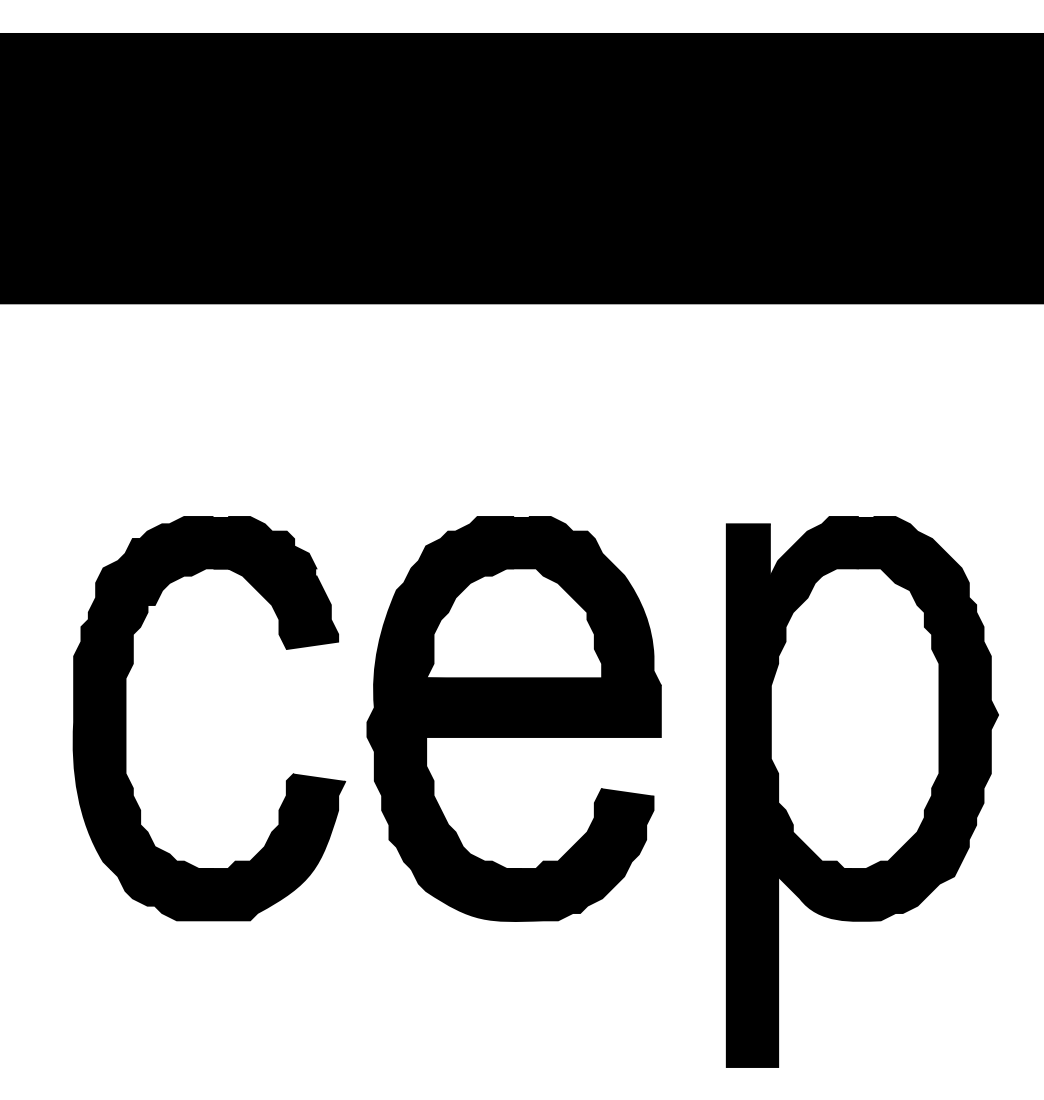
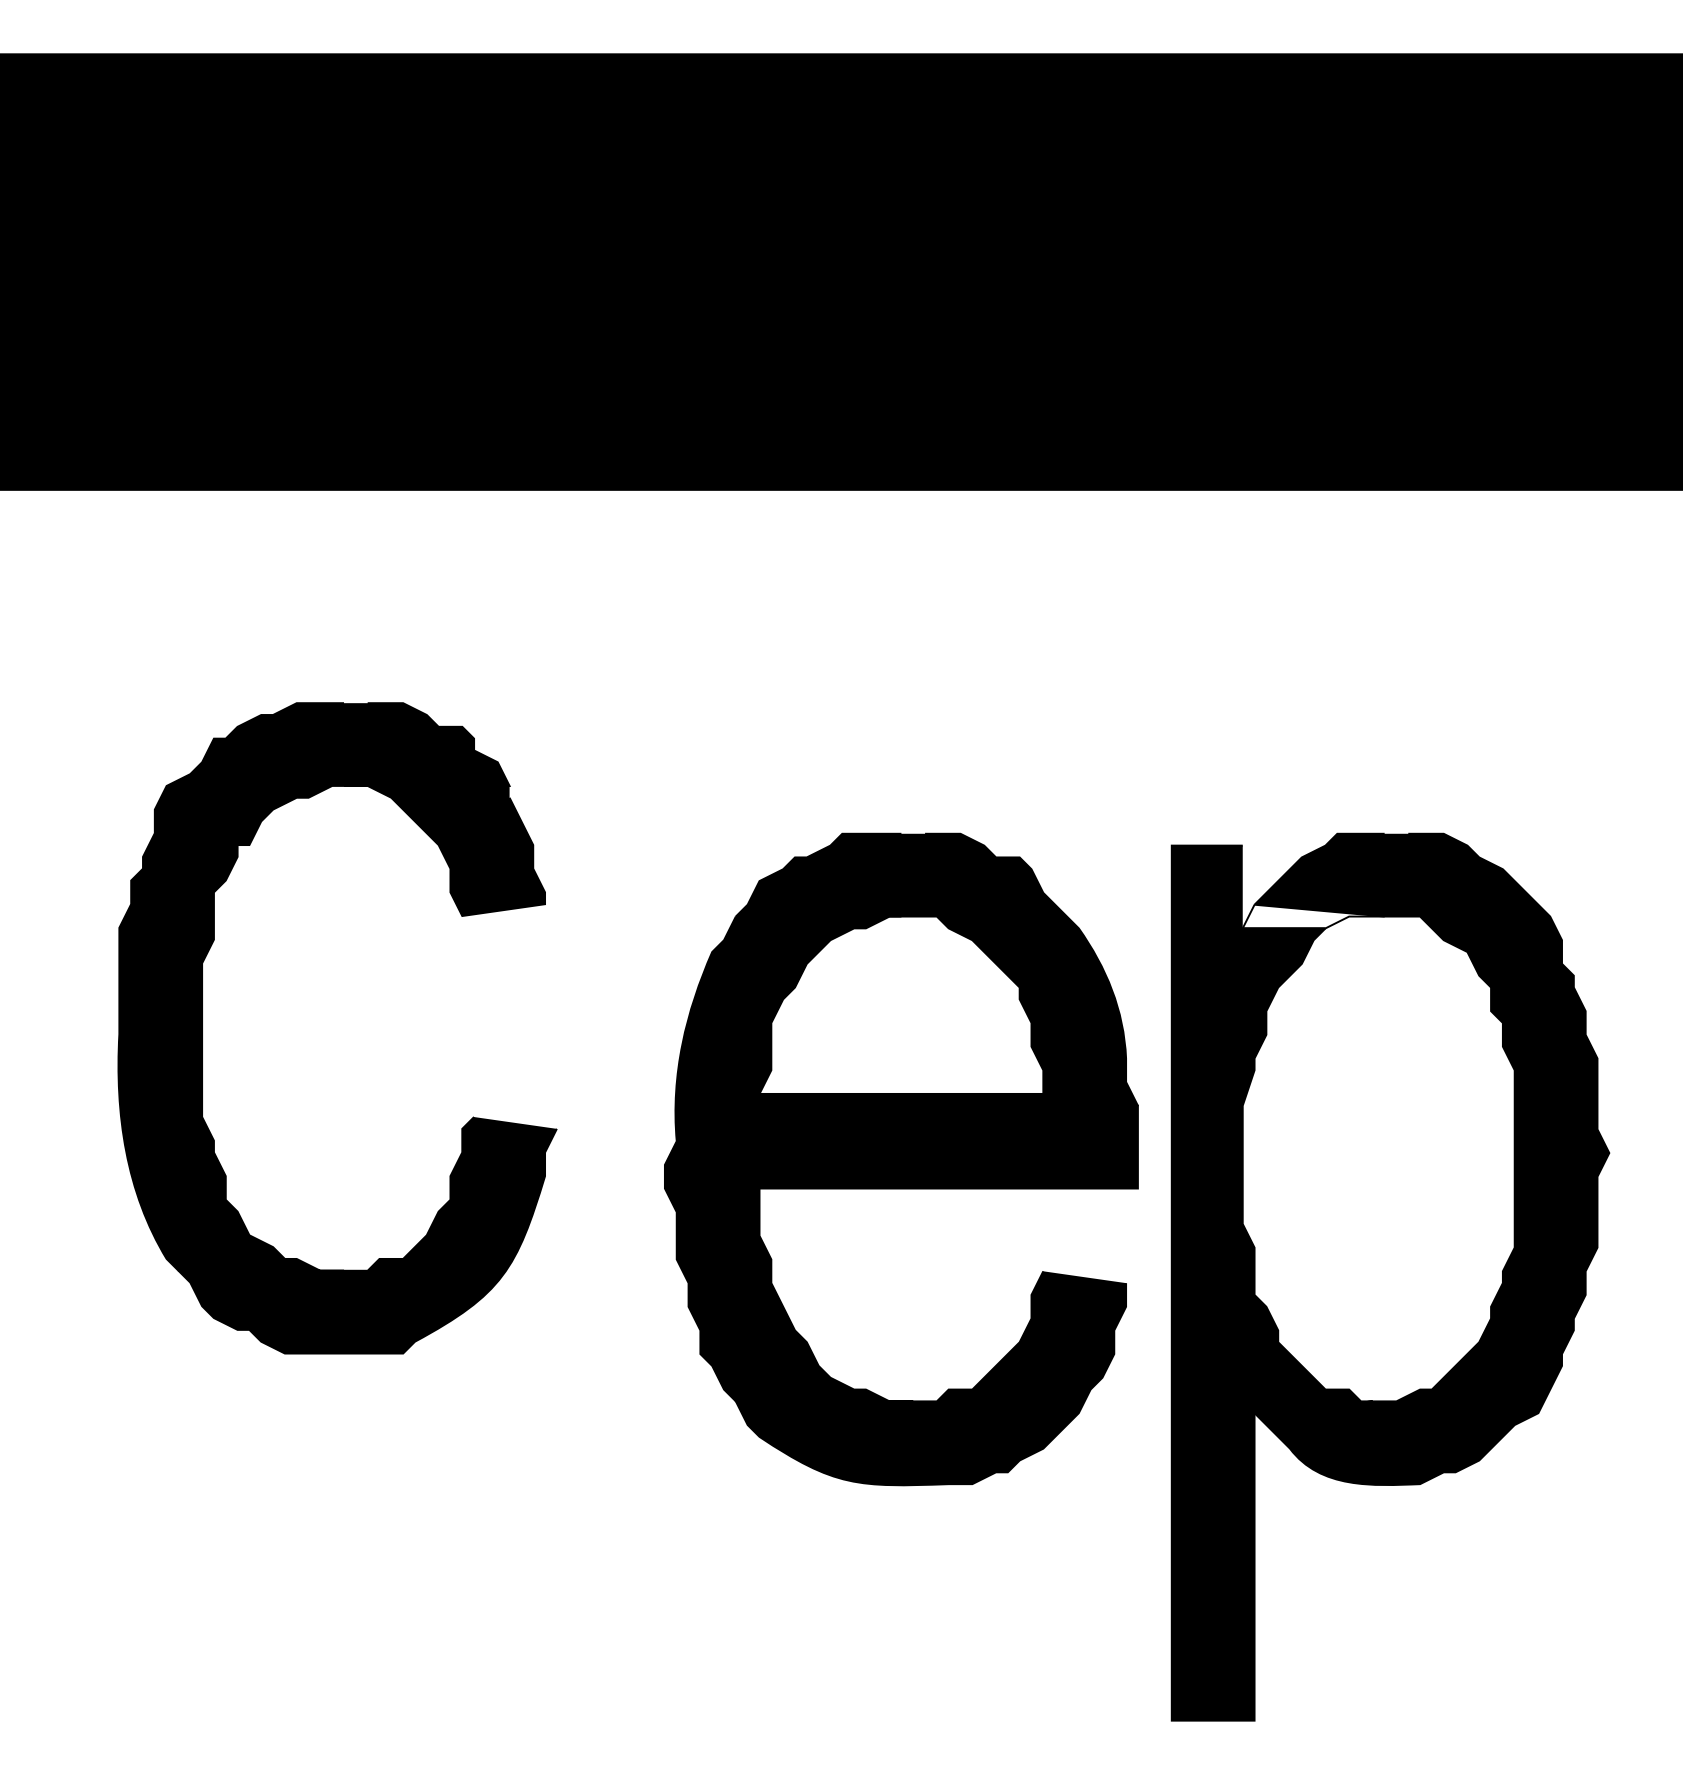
fill: (814, 567) -> (1313, 915), removed
part: (126, 718) -> (203, 1028), moved
part: (513, 718) -> (900, 1158), moved

